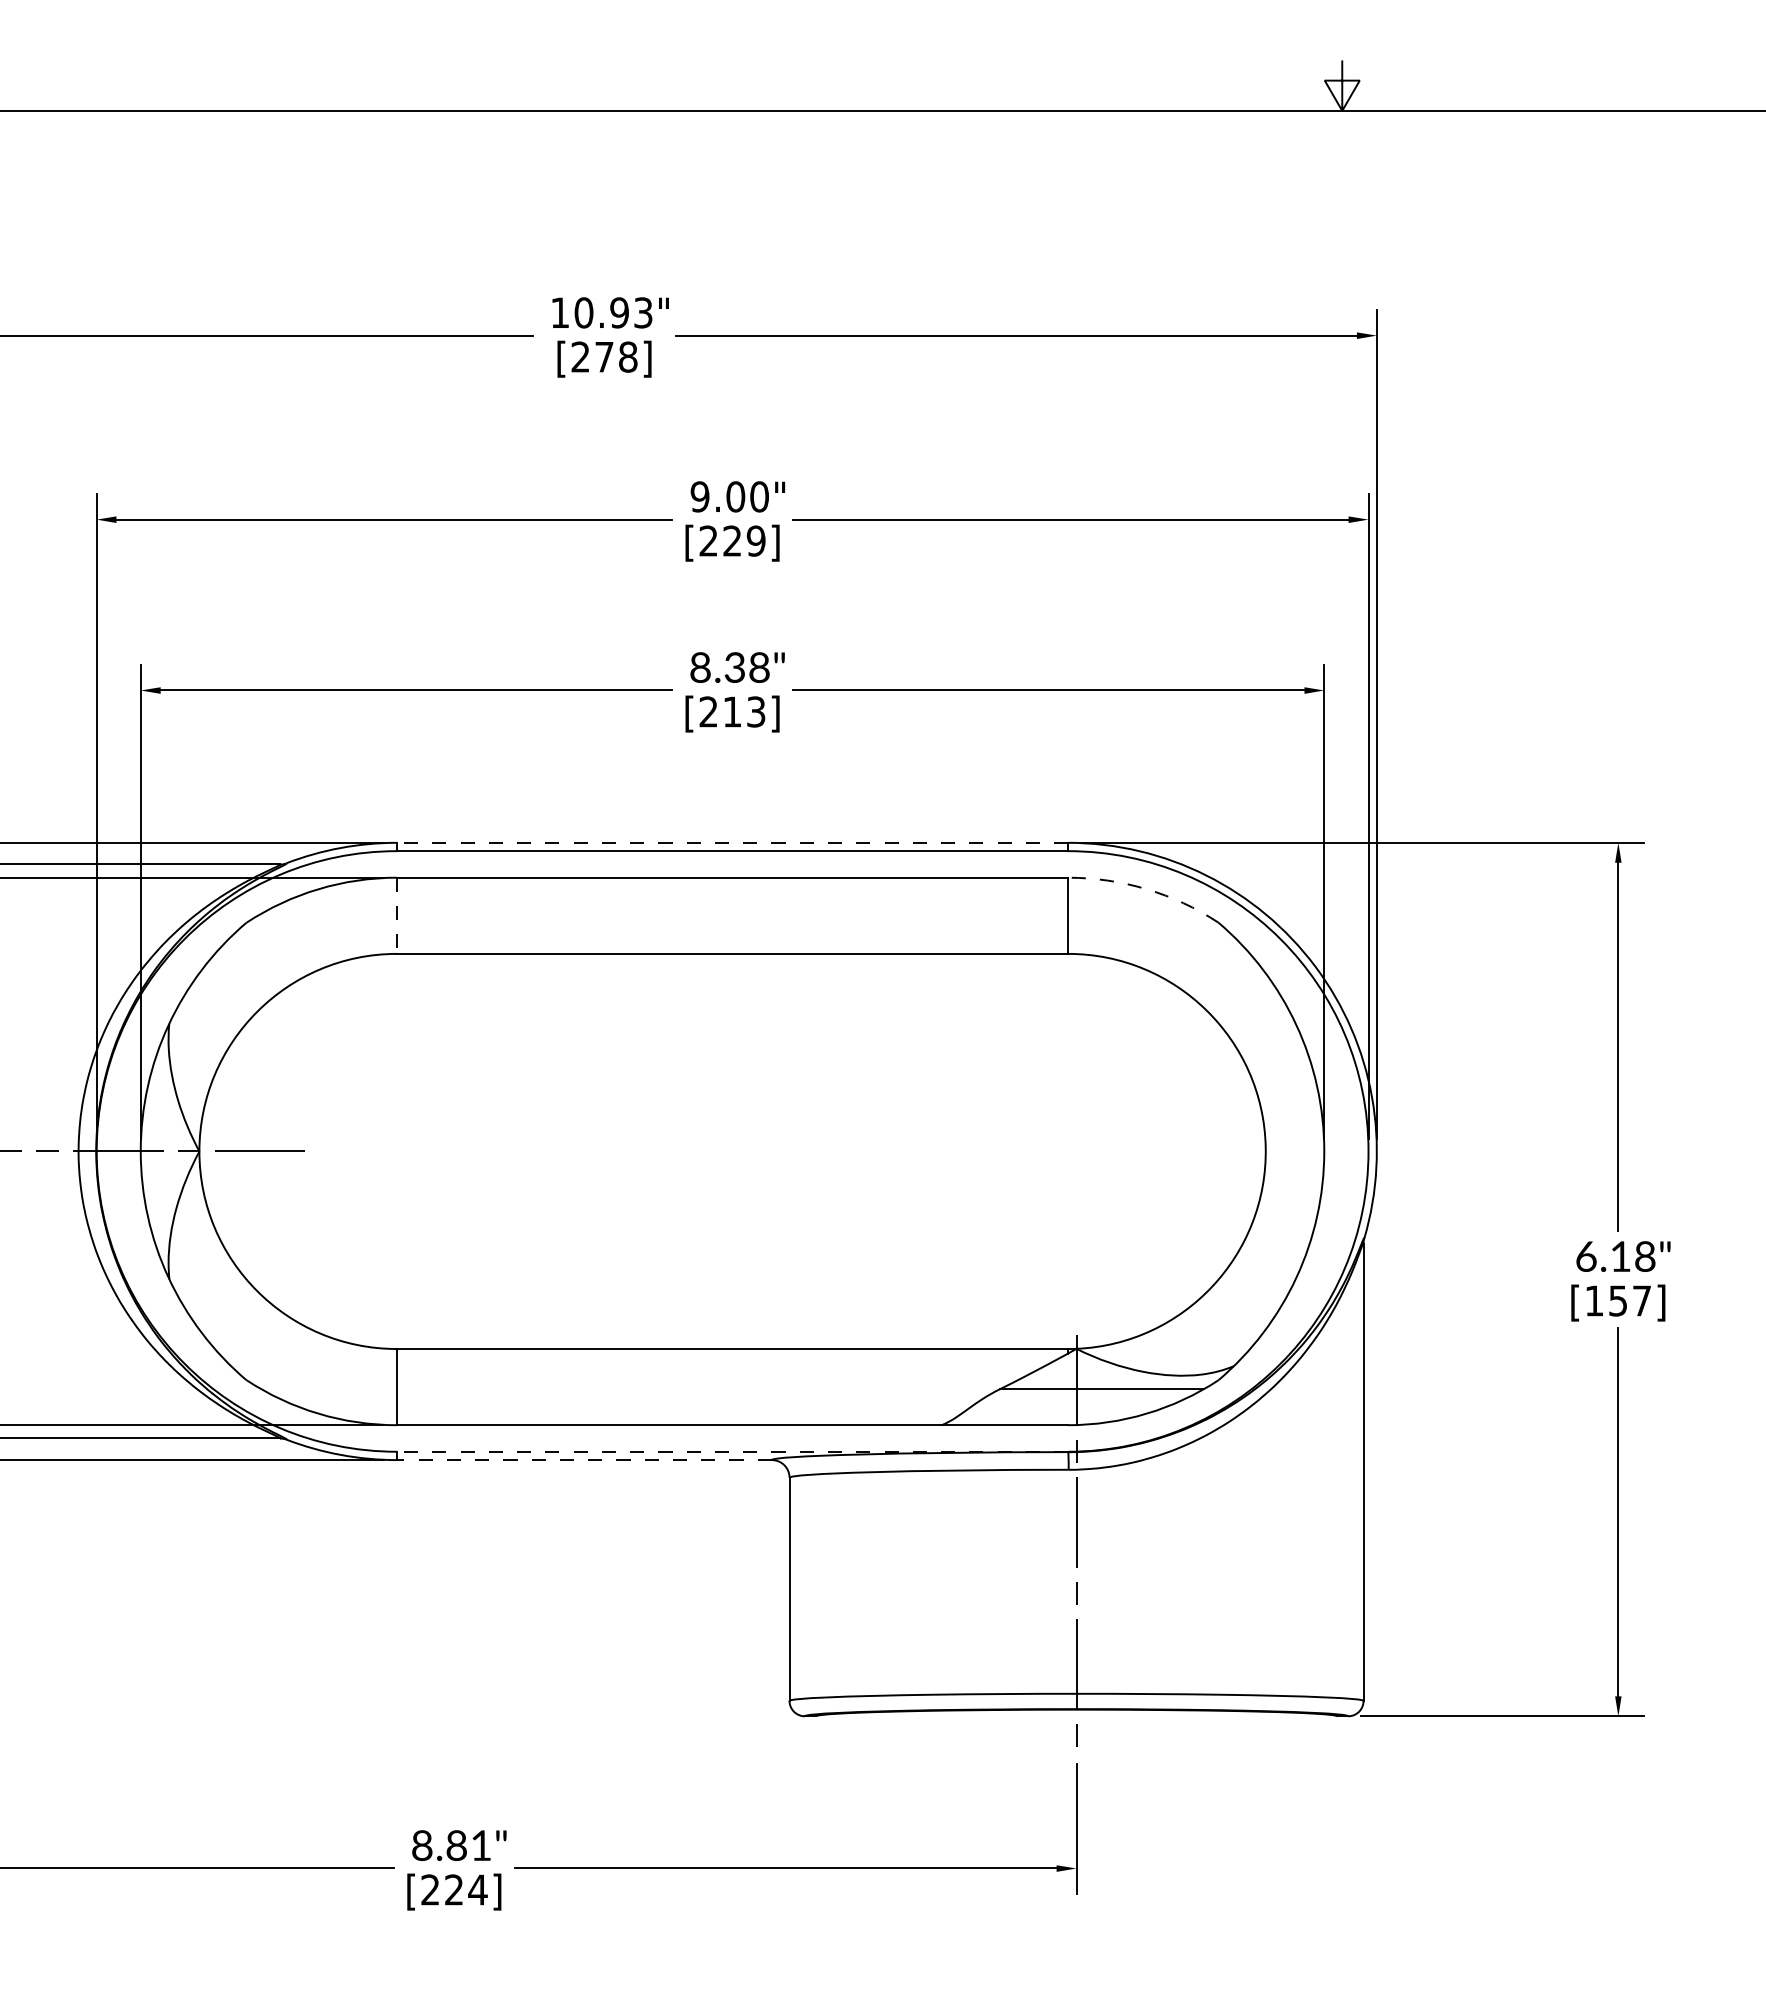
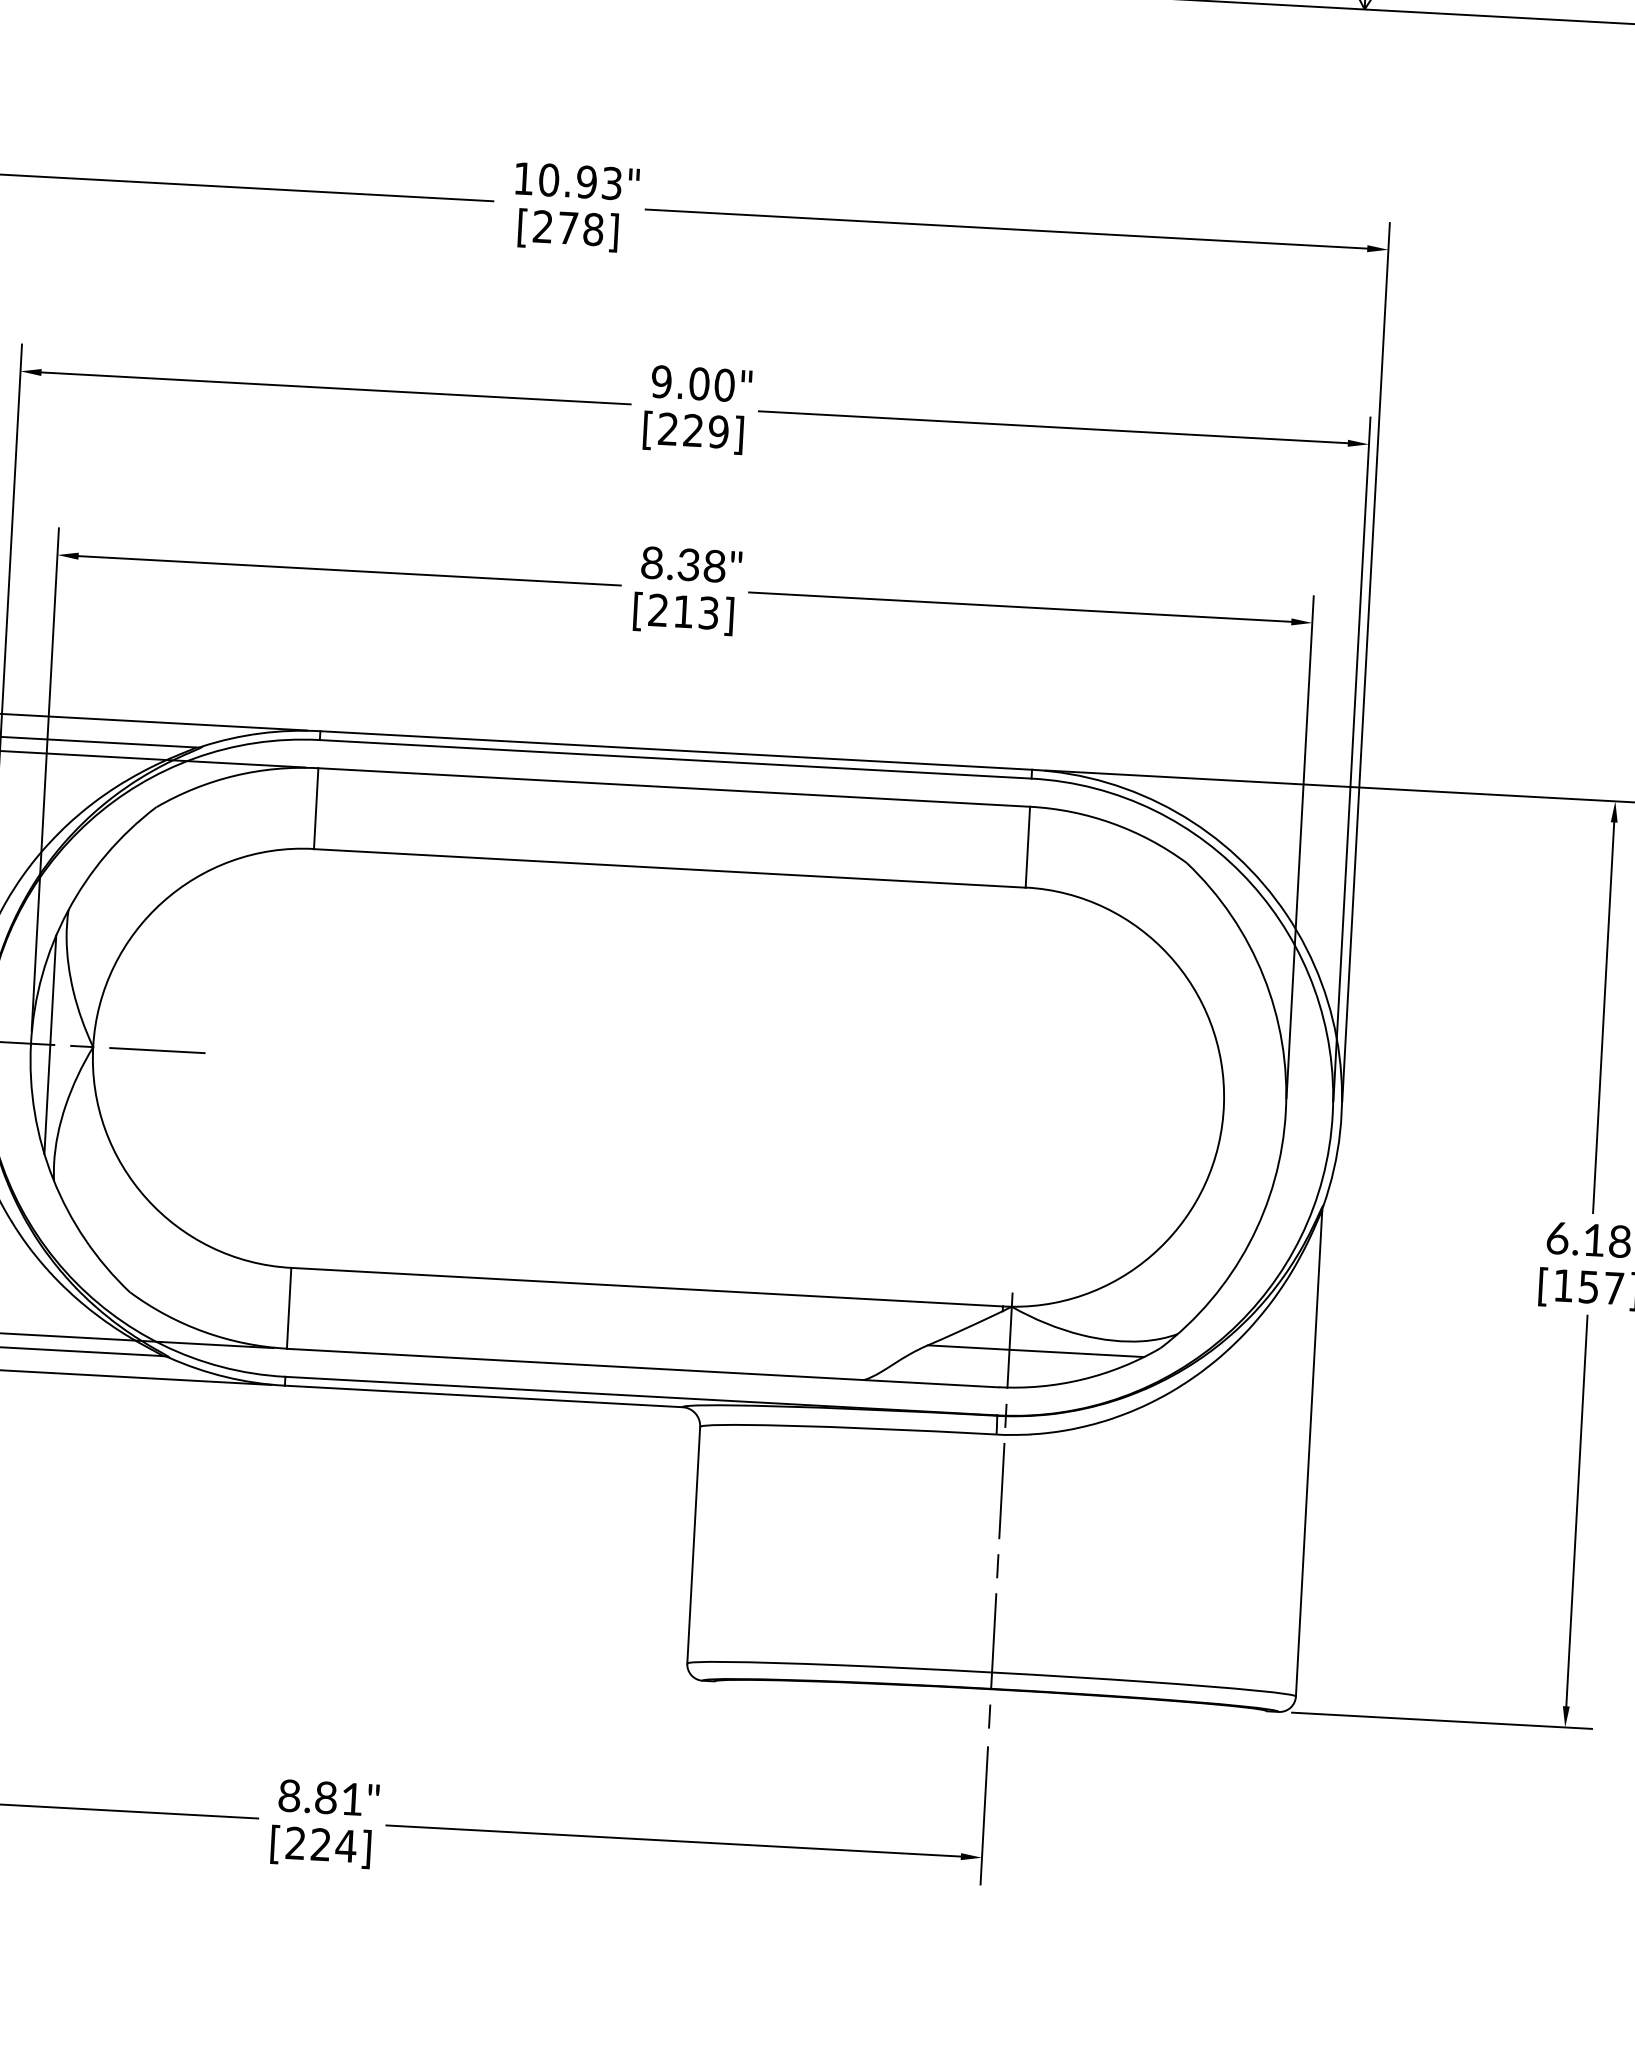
line: (732, 842) -> (676, 750), dashed -> solid
arc: (1146, 889) -> (1112, 823), dashed -> solid
line: (396, 916) -> (315, 809), dashed -> solid
line: (158, 1151) -> (49, 1044), added
line: (732, 1451) -> (641, 1395), dashed -> solid
line: (583, 1460) -> (482, 1396), dashed -> solid

